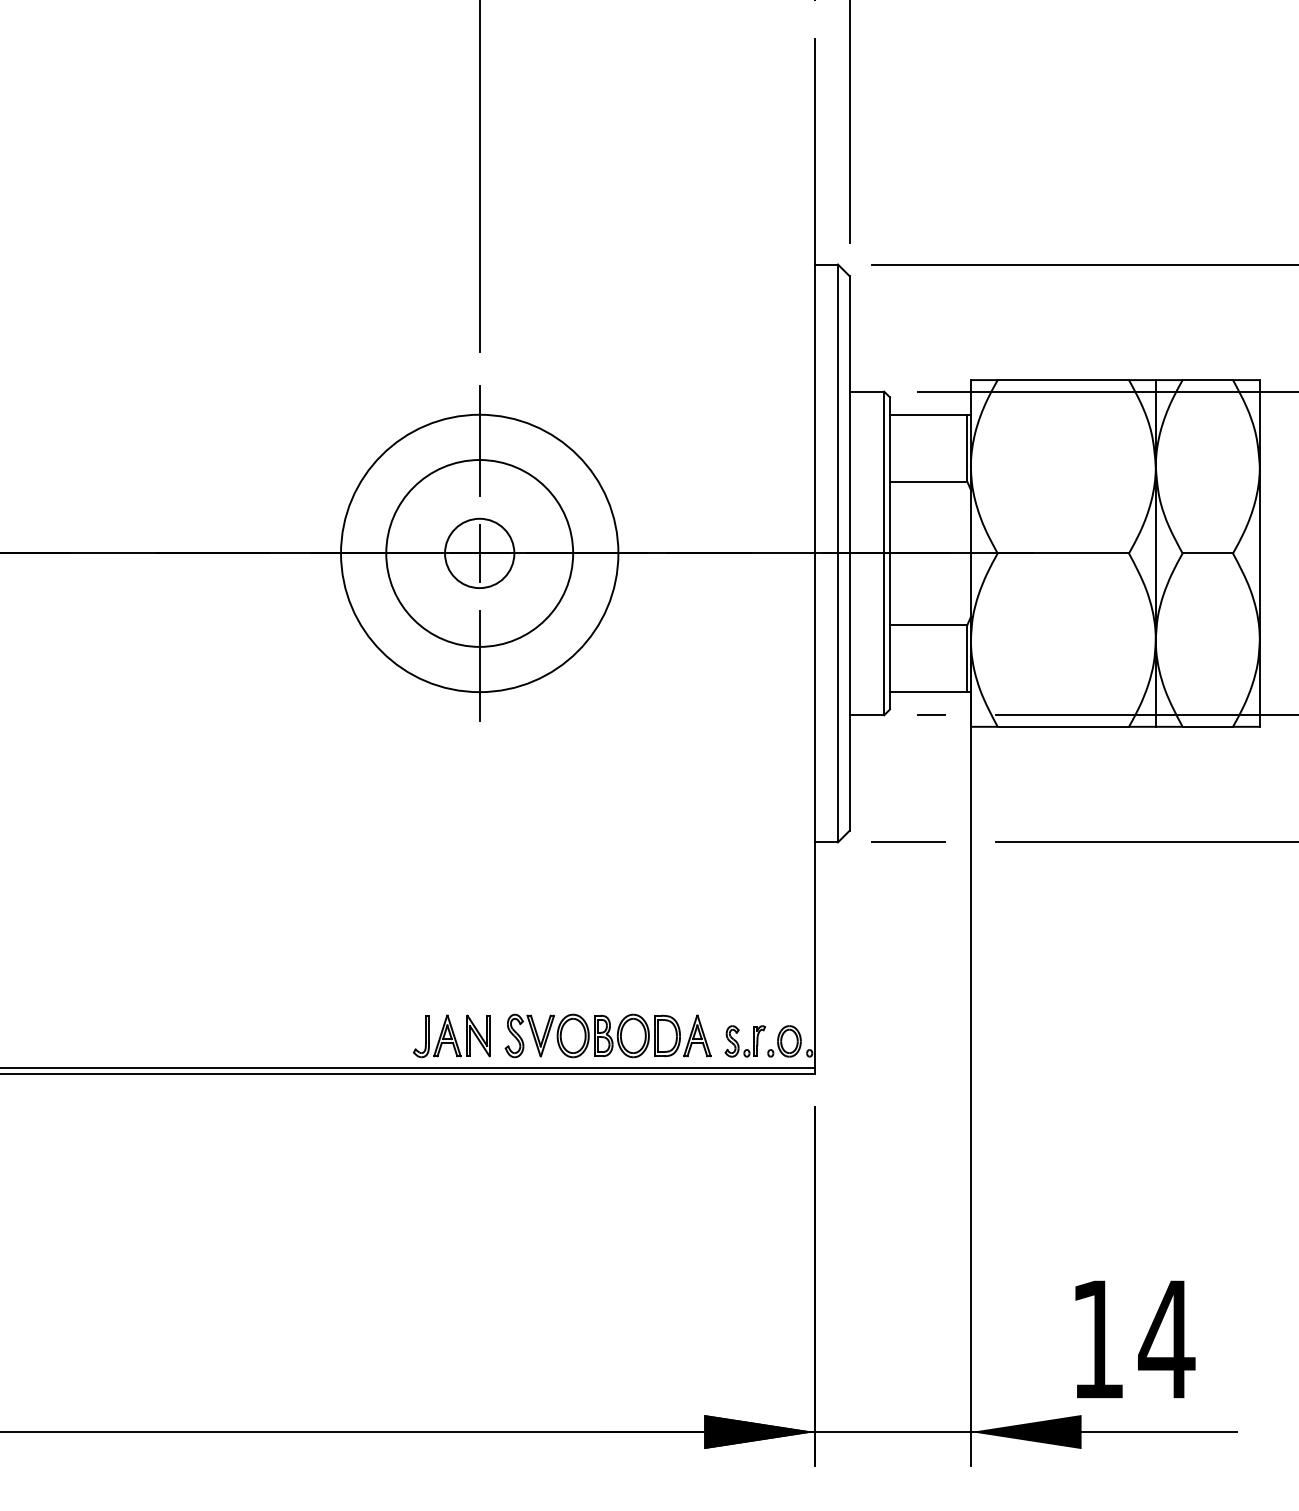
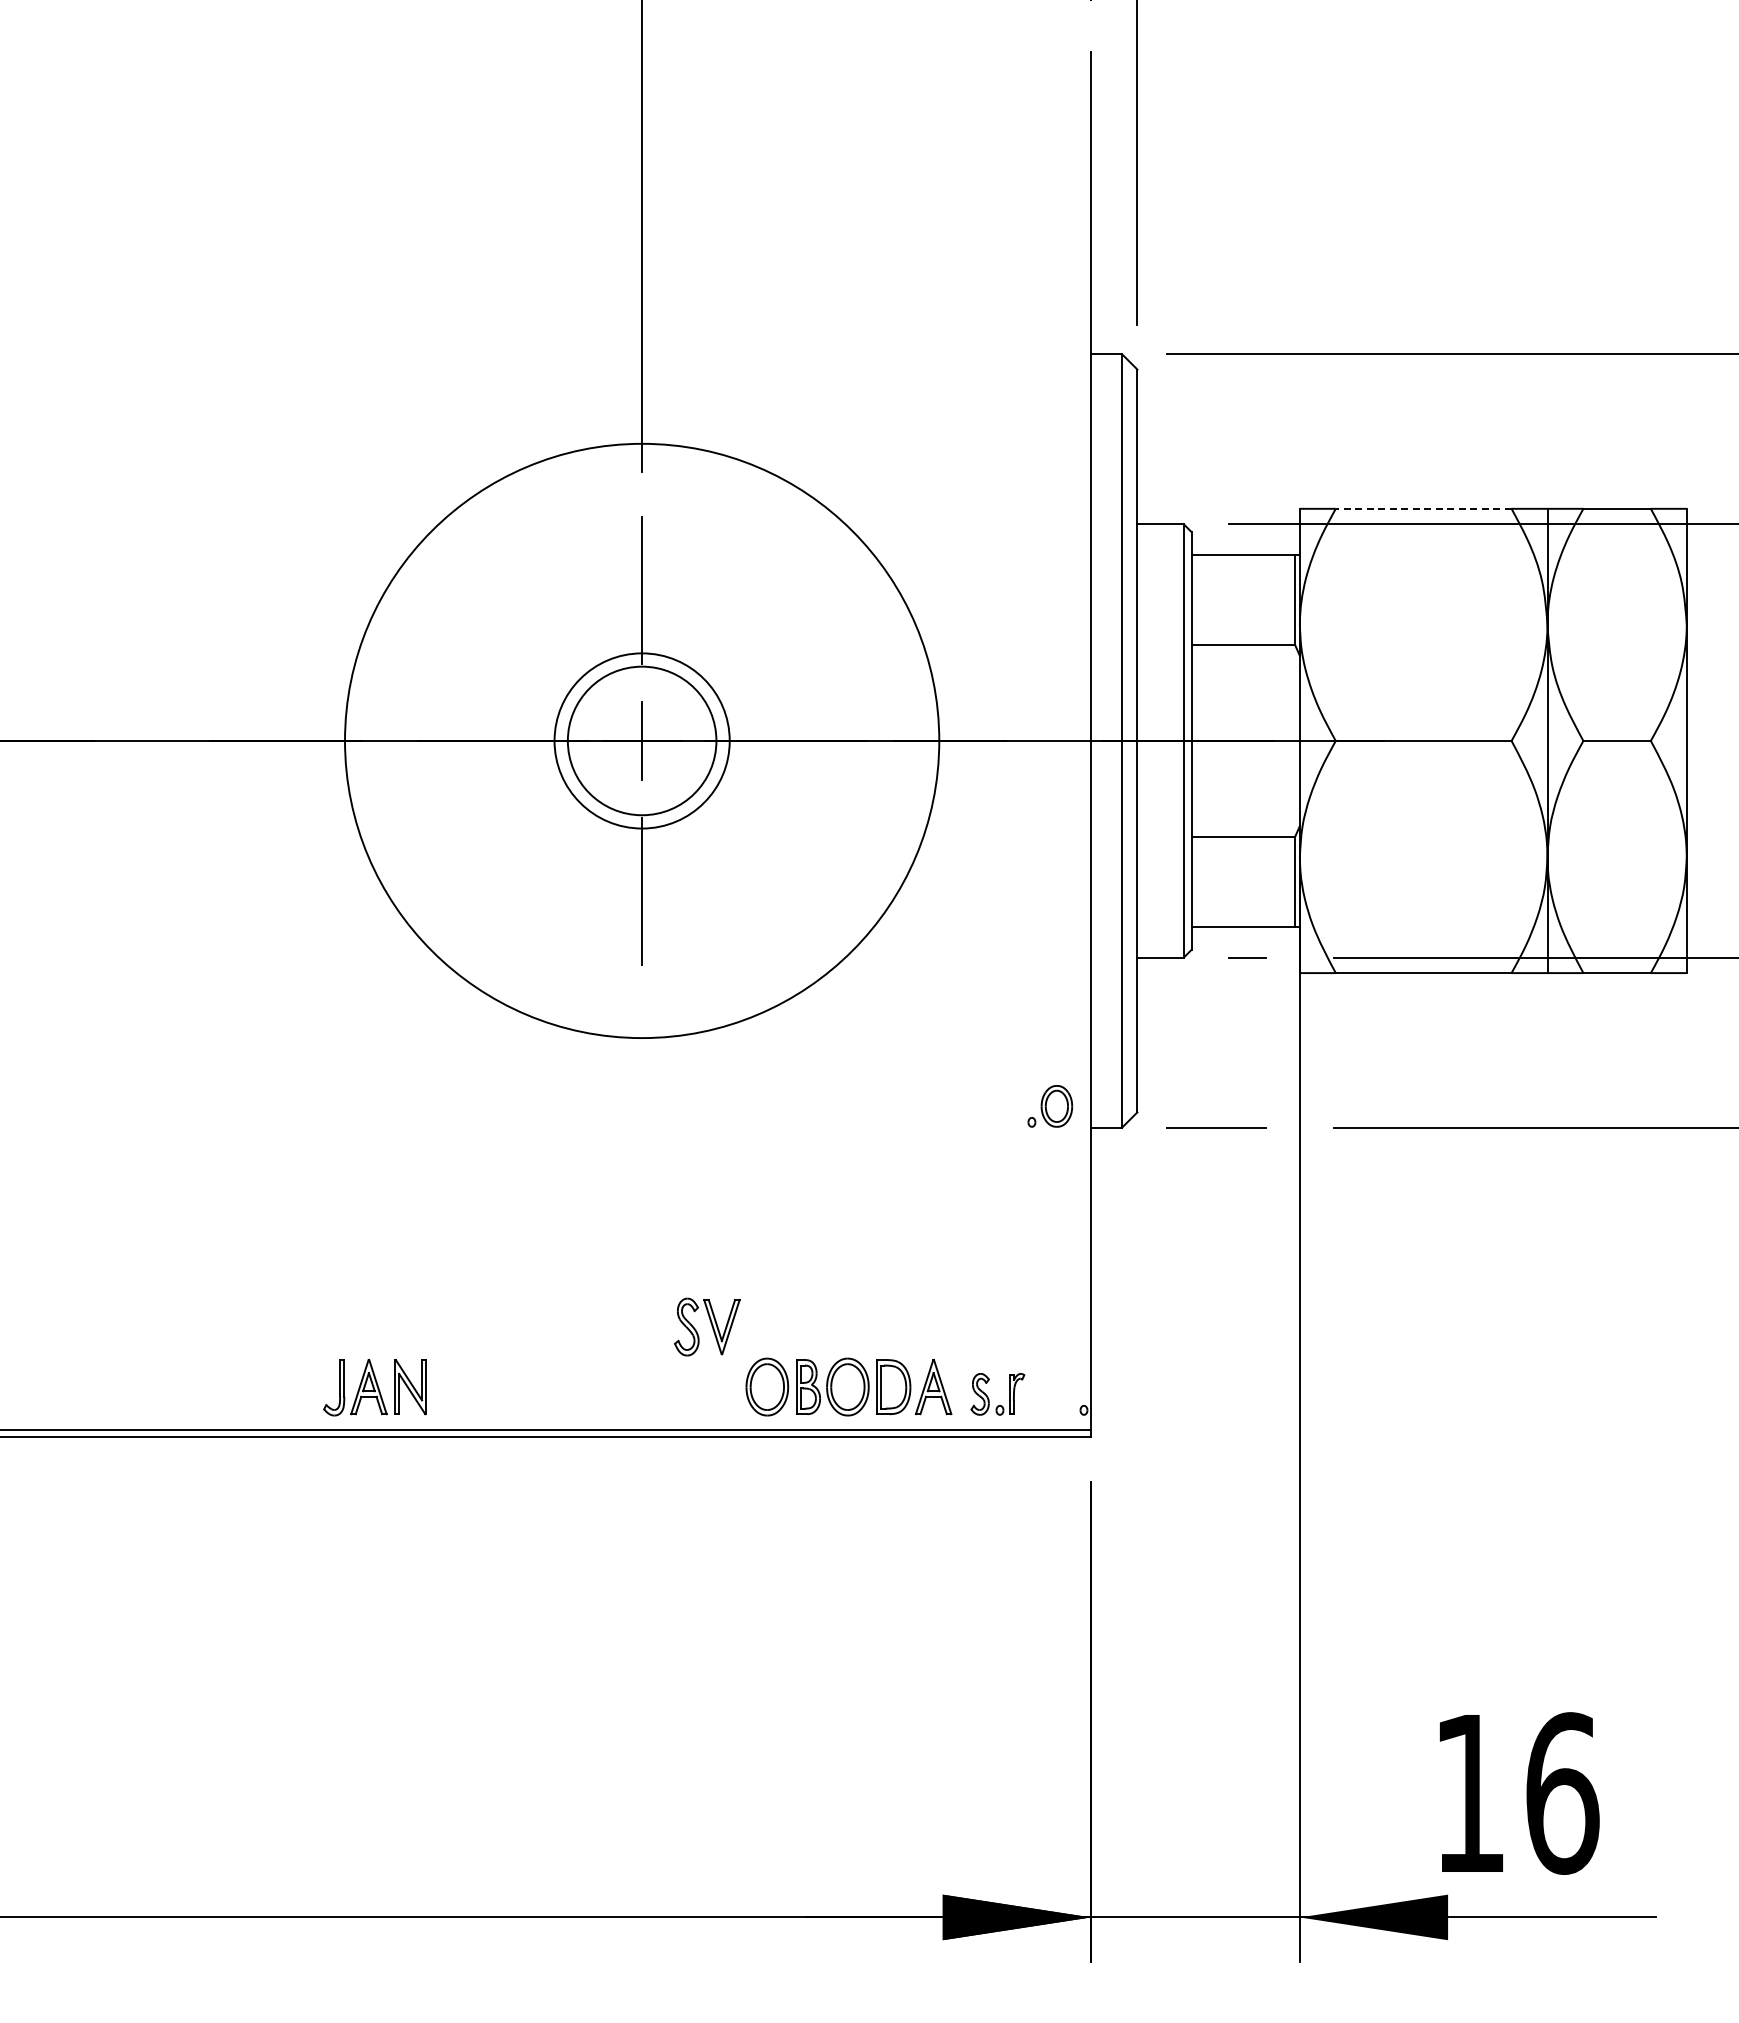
line: (1063, 379) -> (1423, 508), solid -> dashed
circle: (479, 553) -> (641, 740), size x1.6
circle: (479, 553) -> (641, 740), size x1.6
circle: (479, 553) -> (642, 740), size x0.7
part: (530, 1035) -> (707, 1326), moved
part: (451, 1036) -> (374, 1387), moved
part: (784, 1041) -> (1050, 1106), moved
text: (1166, 1339) -> (1561, 1793), 14 -> 16

